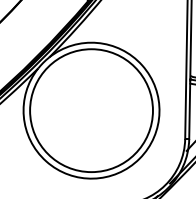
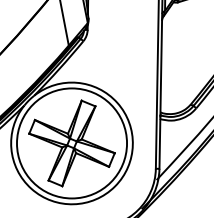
part: (90, 110) -> (71, 143), added

